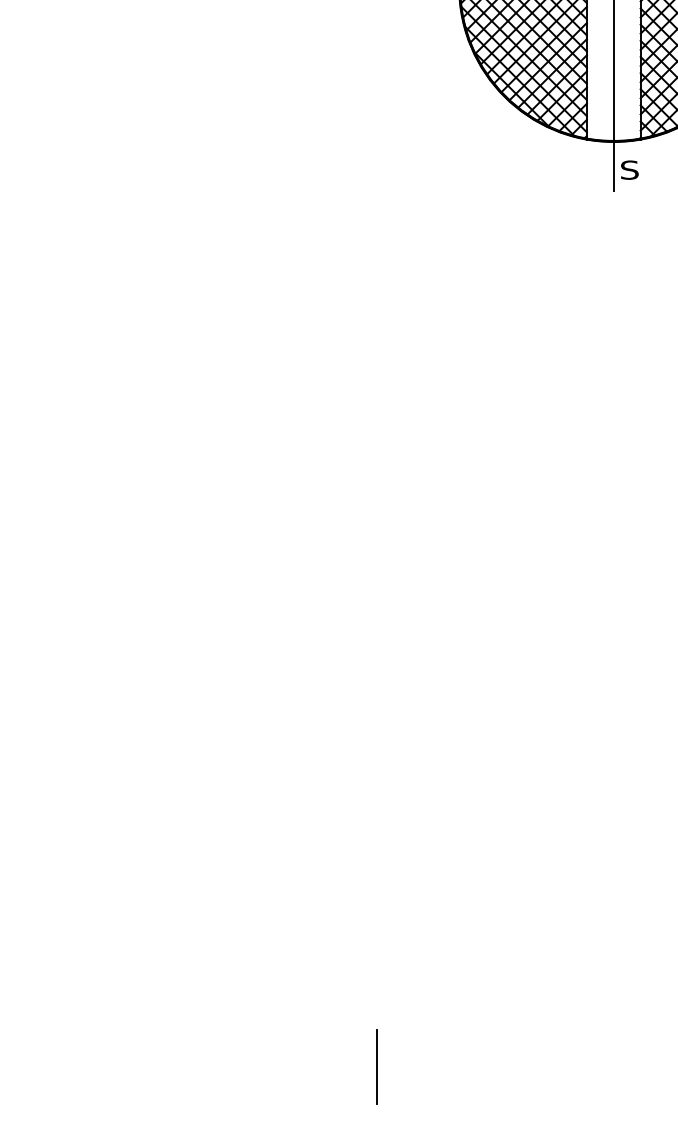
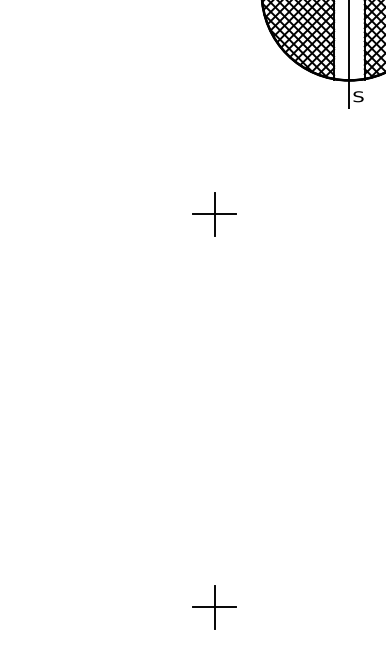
part: (376, 377) -> (214, 214), added
line: (376, 1067) -> (214, 607), added

